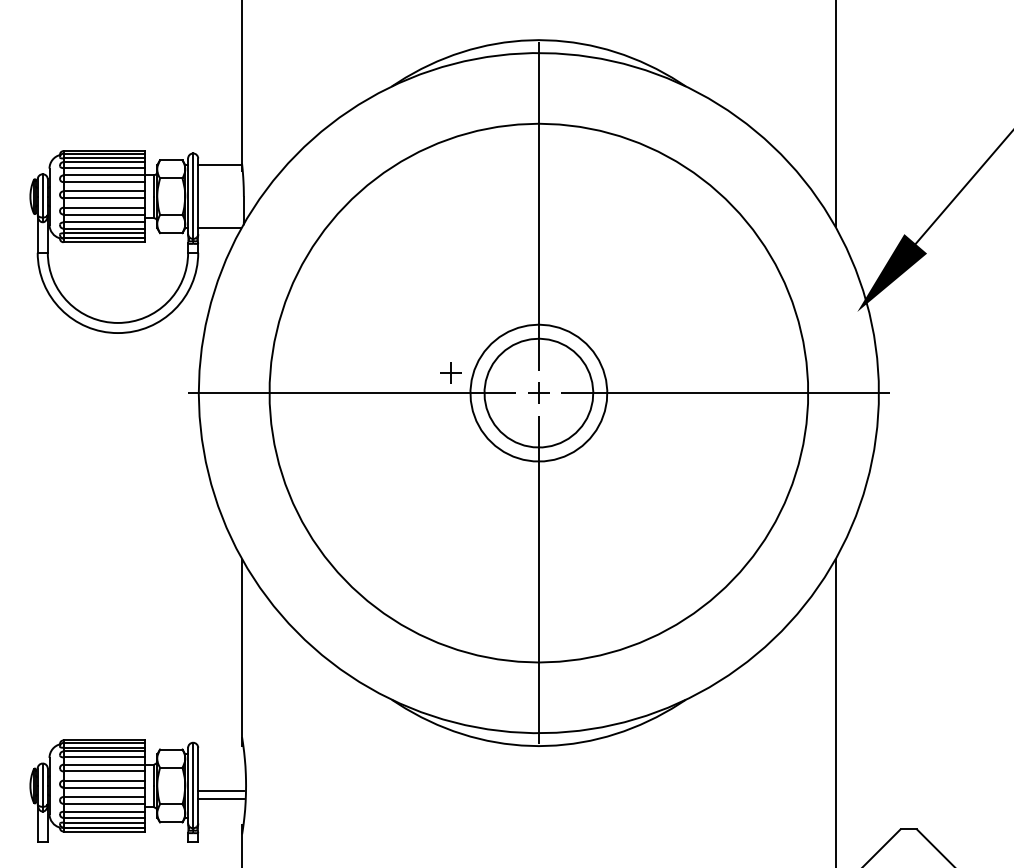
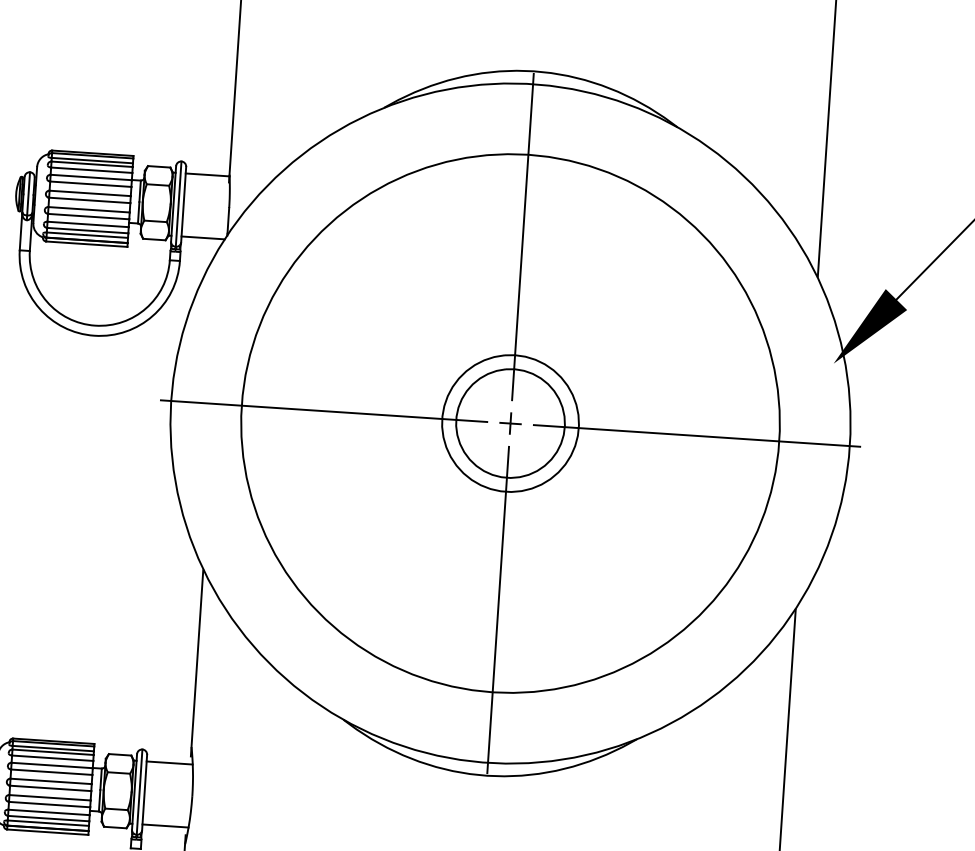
part: (450, 372) -> (423, 397), removed
line: (221, 790) -> (165, 825), moved
line: (221, 799) -> (169, 763), moved

